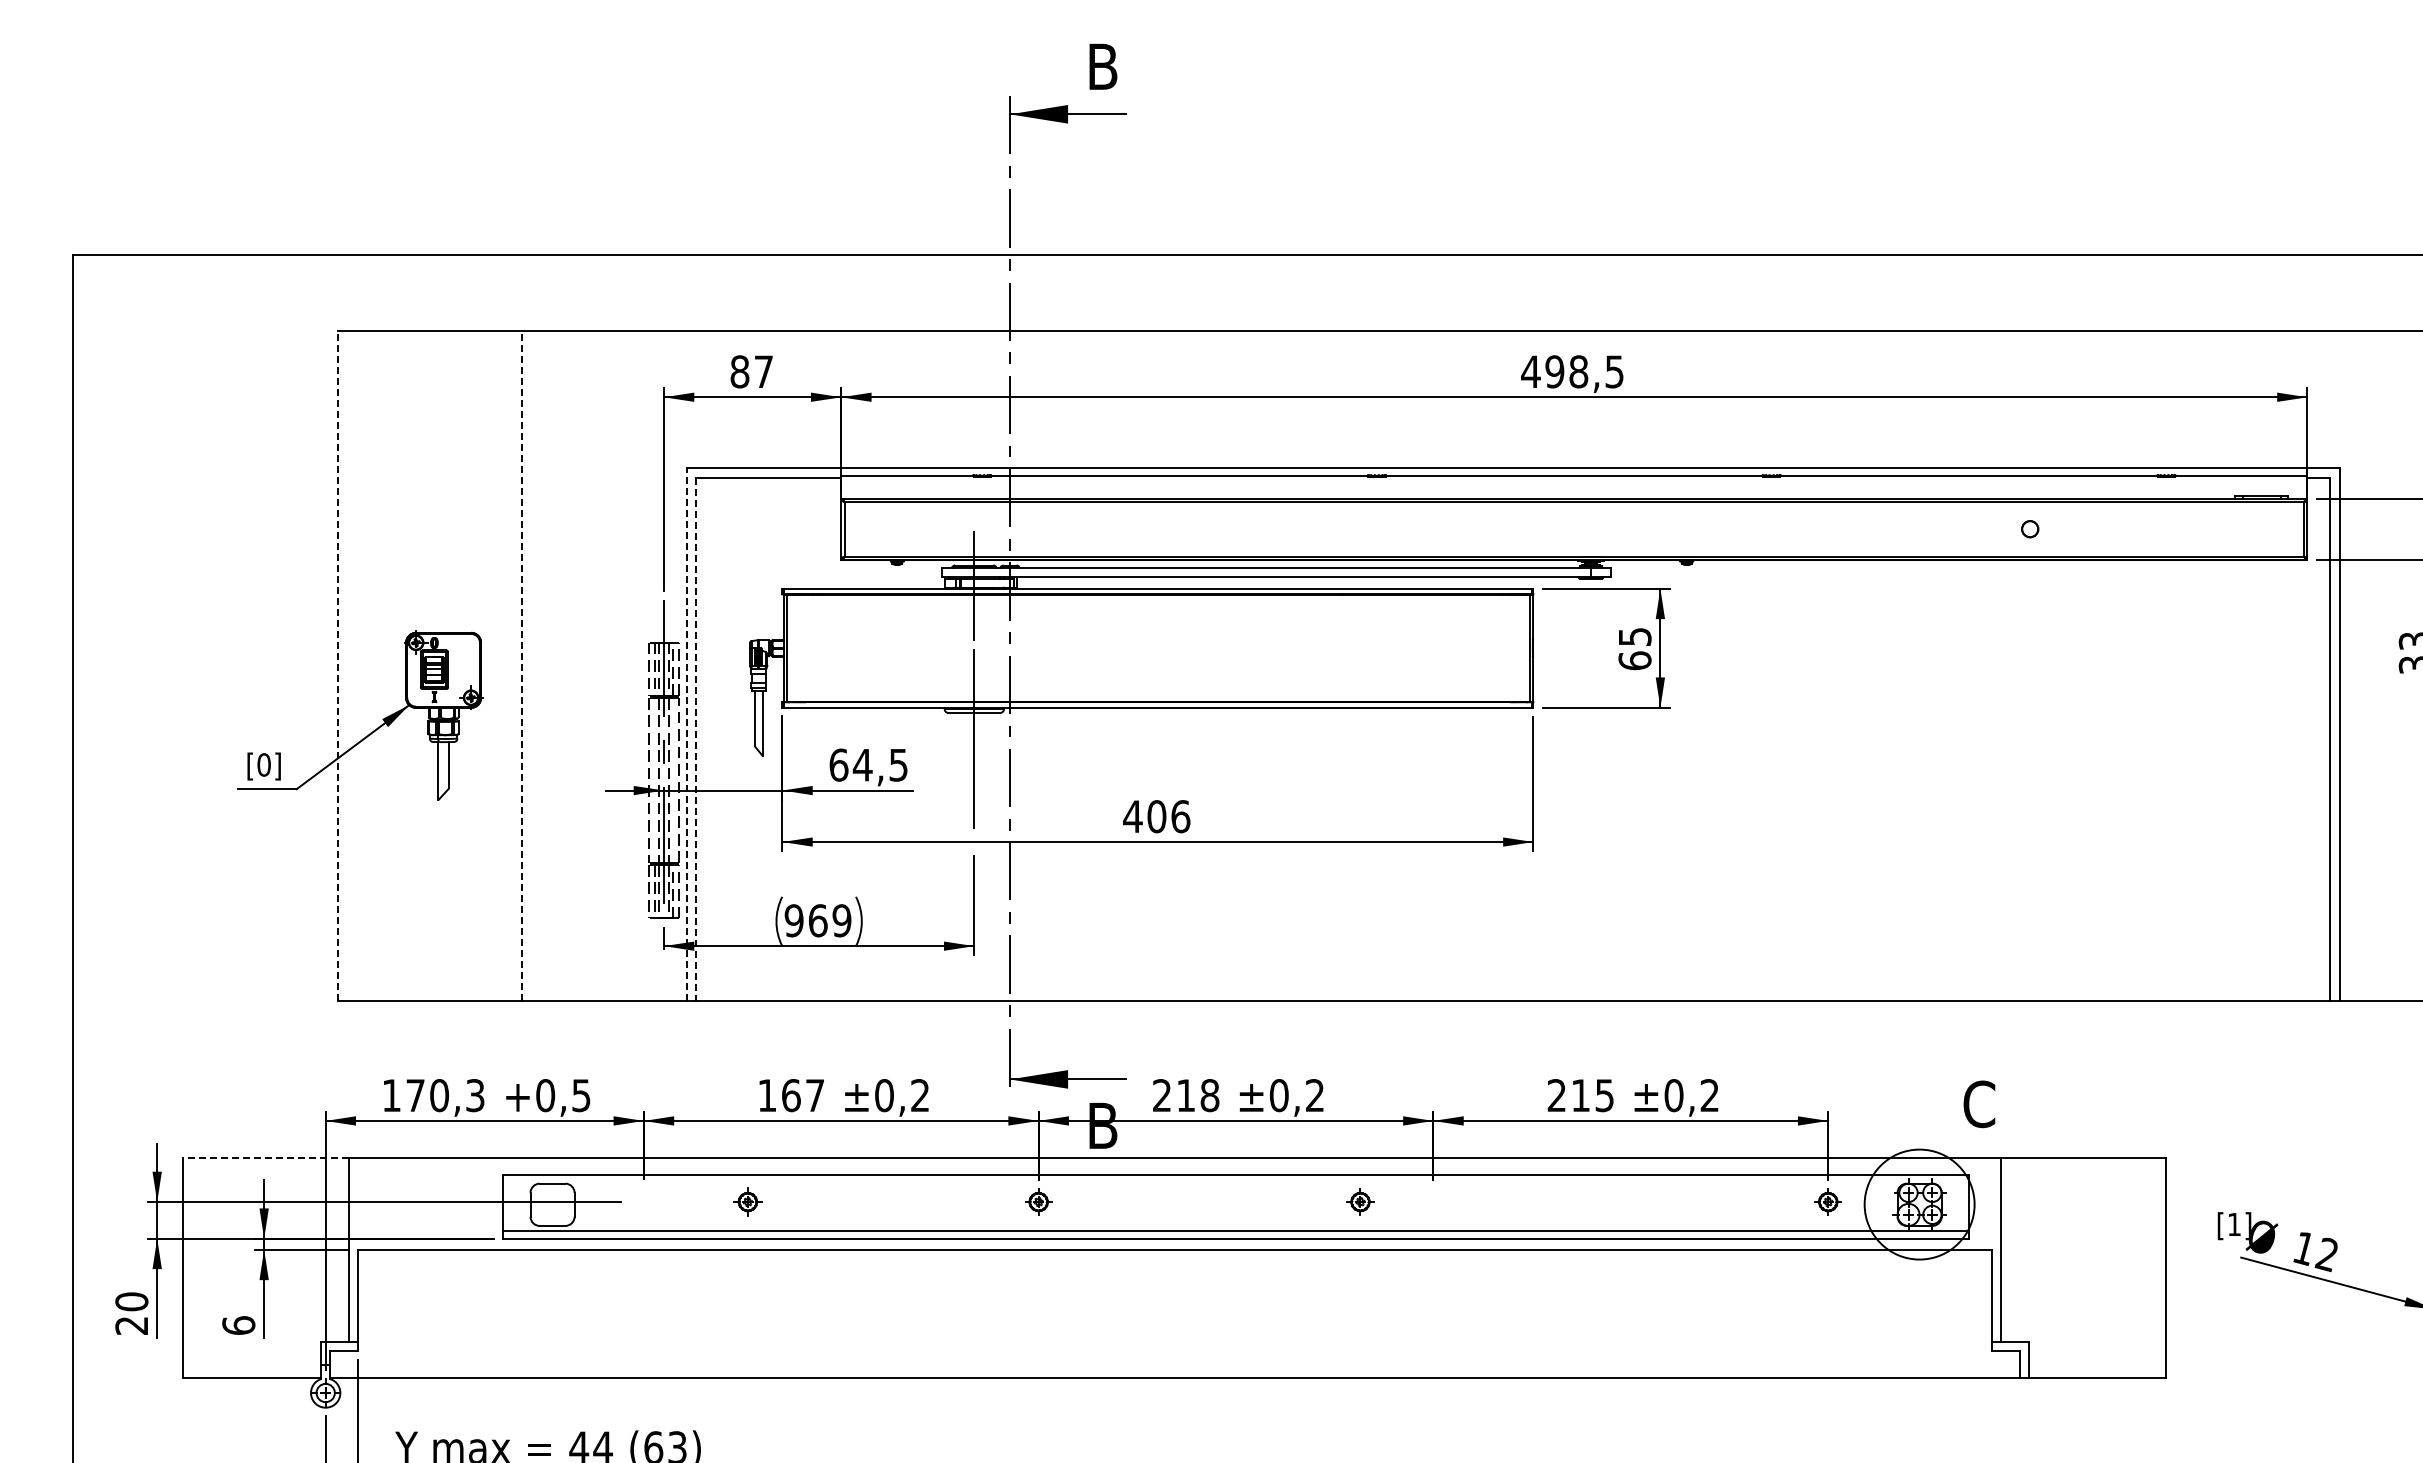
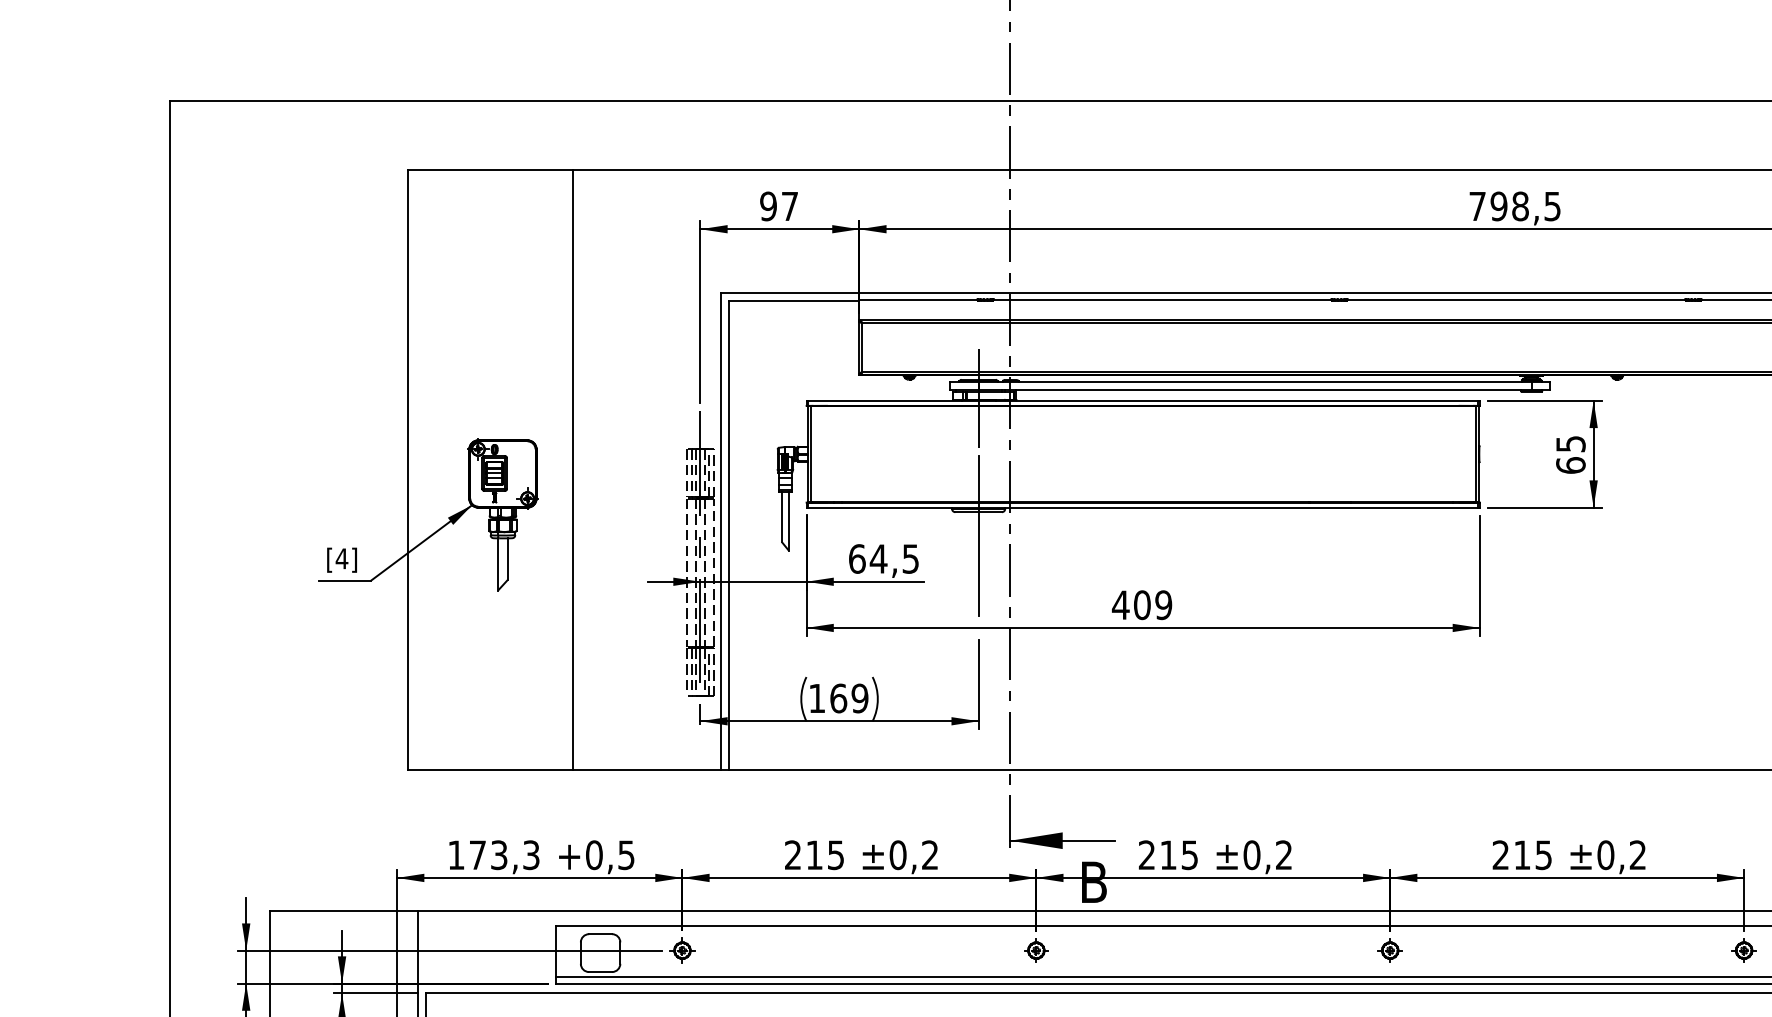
text: (739, 371) -> (768, 206), 87 -> 97
text: (1530, 371) -> (1477, 206), 498,5 -> 798,5
line: (338, 665) -> (408, 469), dashed -> solid
line: (521, 665) -> (572, 469), dashed -> solid
line: (686, 734) -> (720, 531), dashed -> solid
line: (696, 739) -> (729, 536), dashed -> solid
text: (264, 764) -> (342, 558), [0] -> [4]
text: (1180, 816) -> (1163, 605), 406 -> 409
text: (793, 920) -> (816, 698), 969 -> 169
text: (439, 1095) -> (499, 855), 170,3 -> 173,3
text: (790, 1095) -> (813, 855), 167 -> 215
text: (1209, 1095) -> (1189, 855), 218 -> 215
line: (266, 1157) -> (344, 910), dashed -> solid
part: (747, 1201) -> (682, 950), moved
part: (1360, 1201) -> (1390, 950), moved

